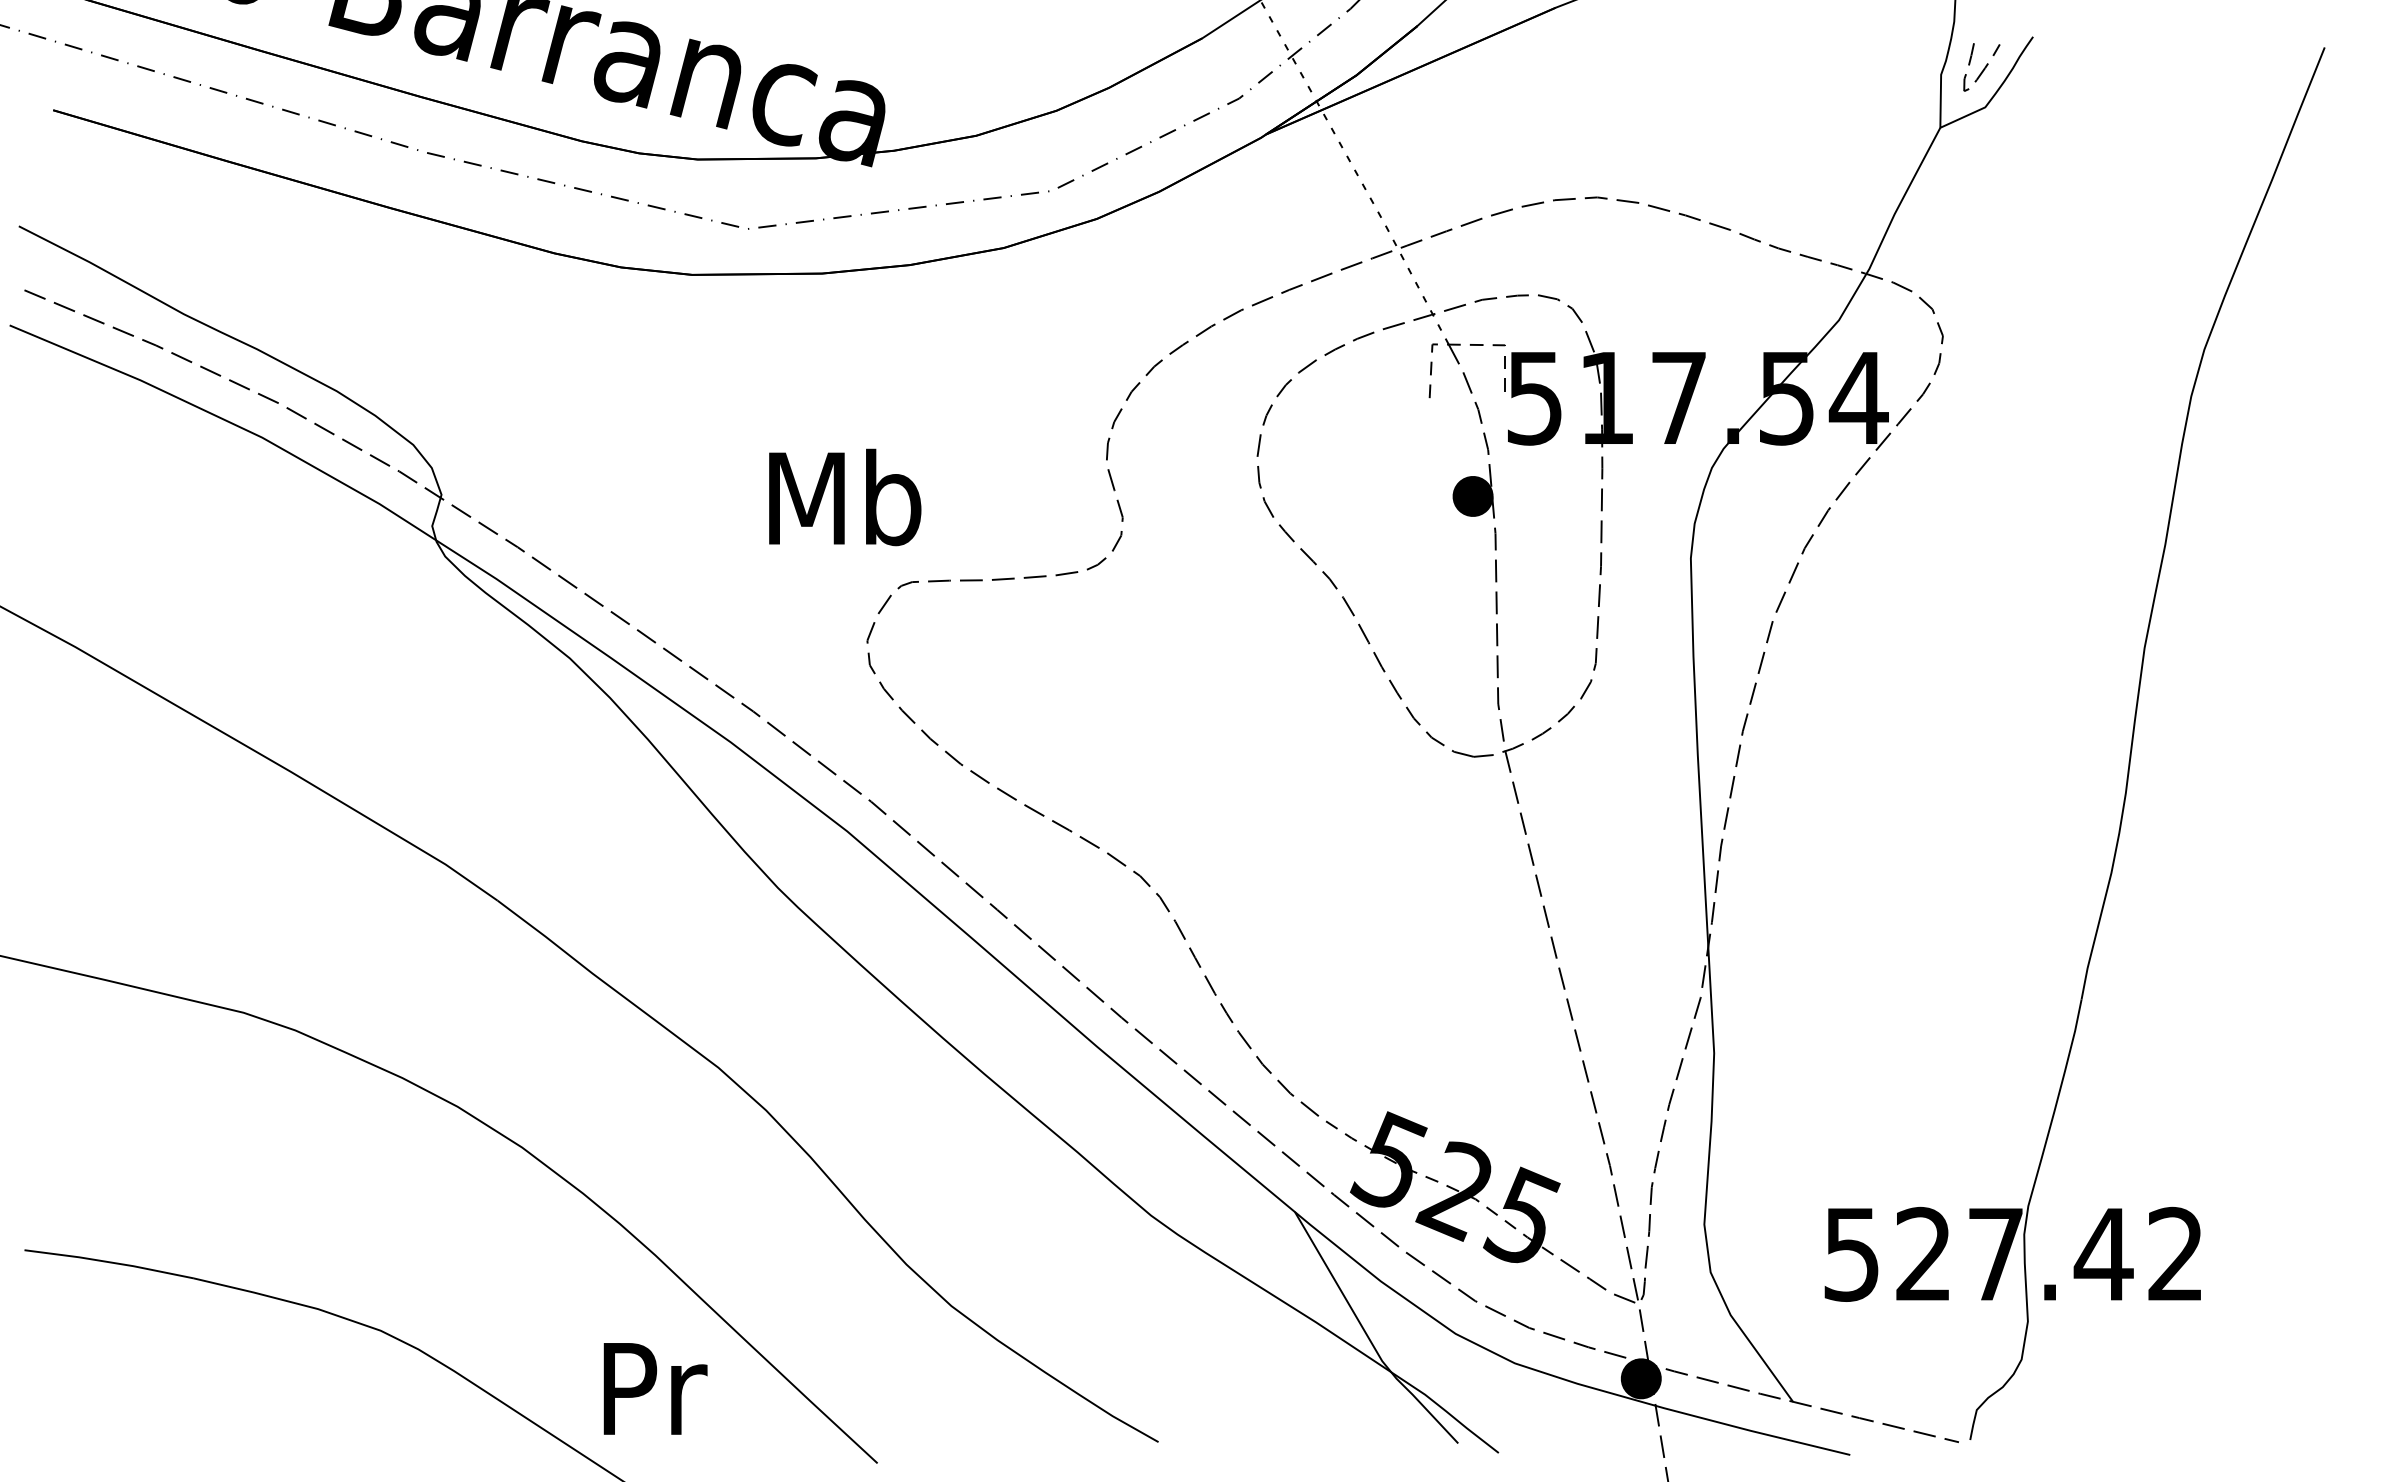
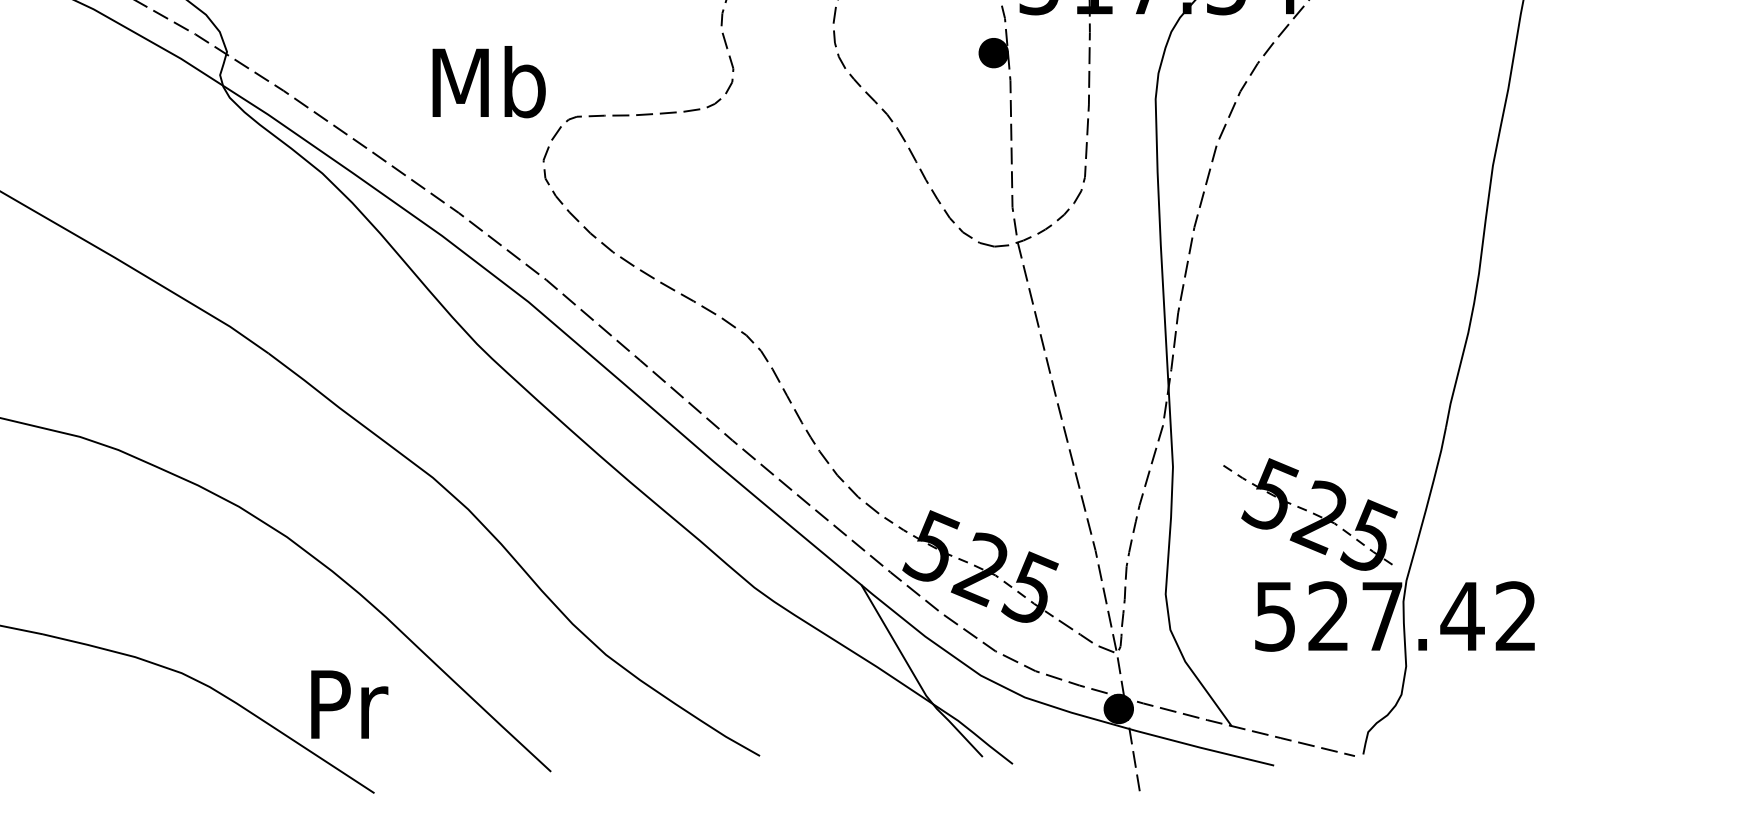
text: (845, 497) -> (489, 82), moved
part: (1899, 1117) -> (1310, 514), added
text: (655, 1388) -> (349, 704), moved

